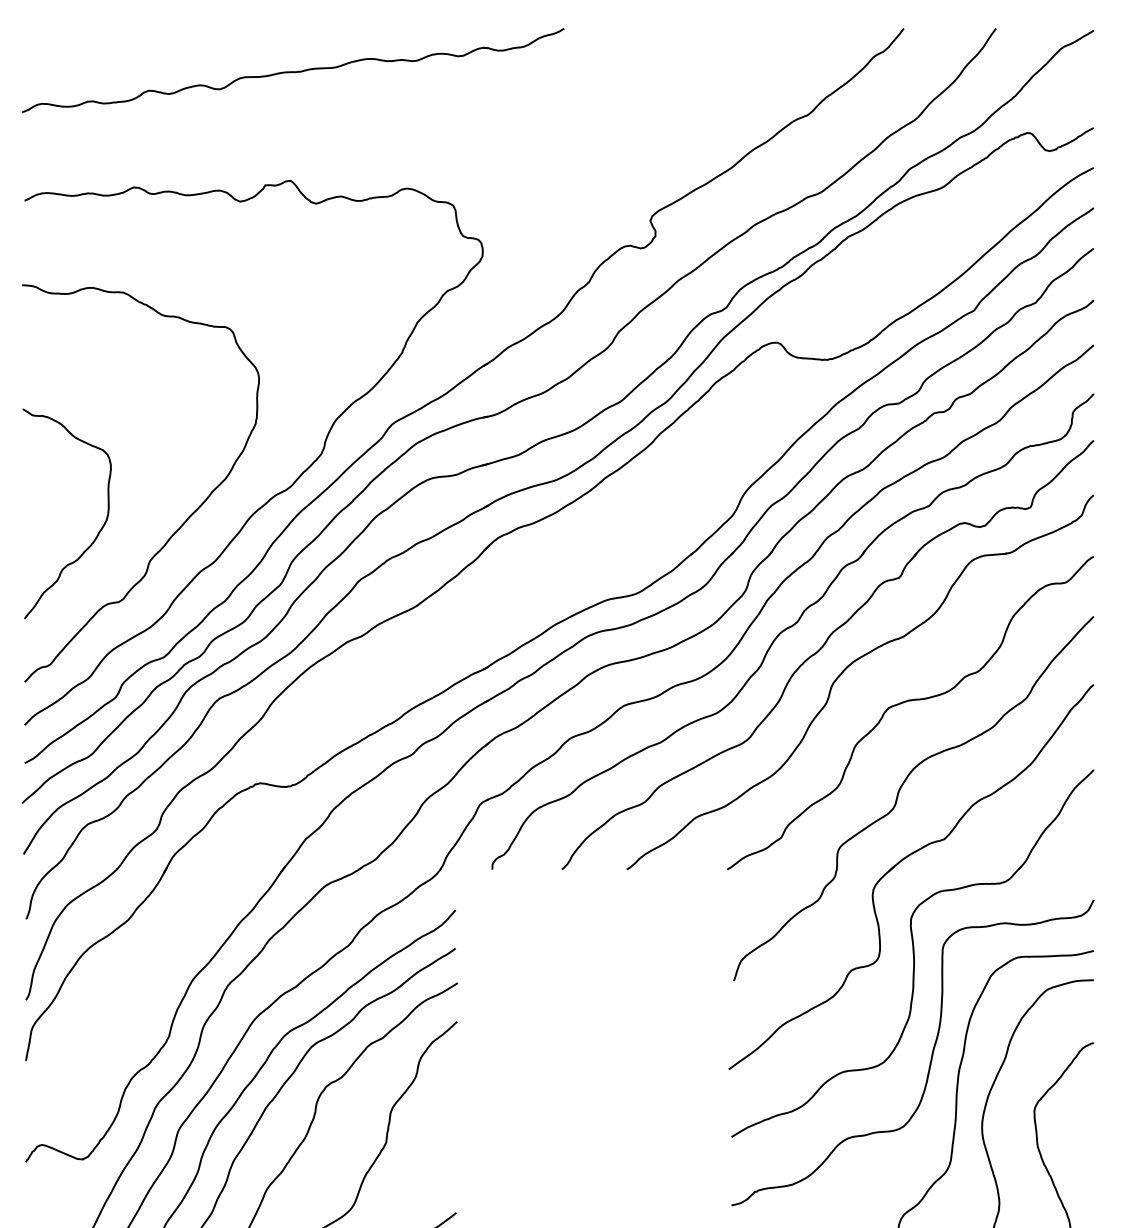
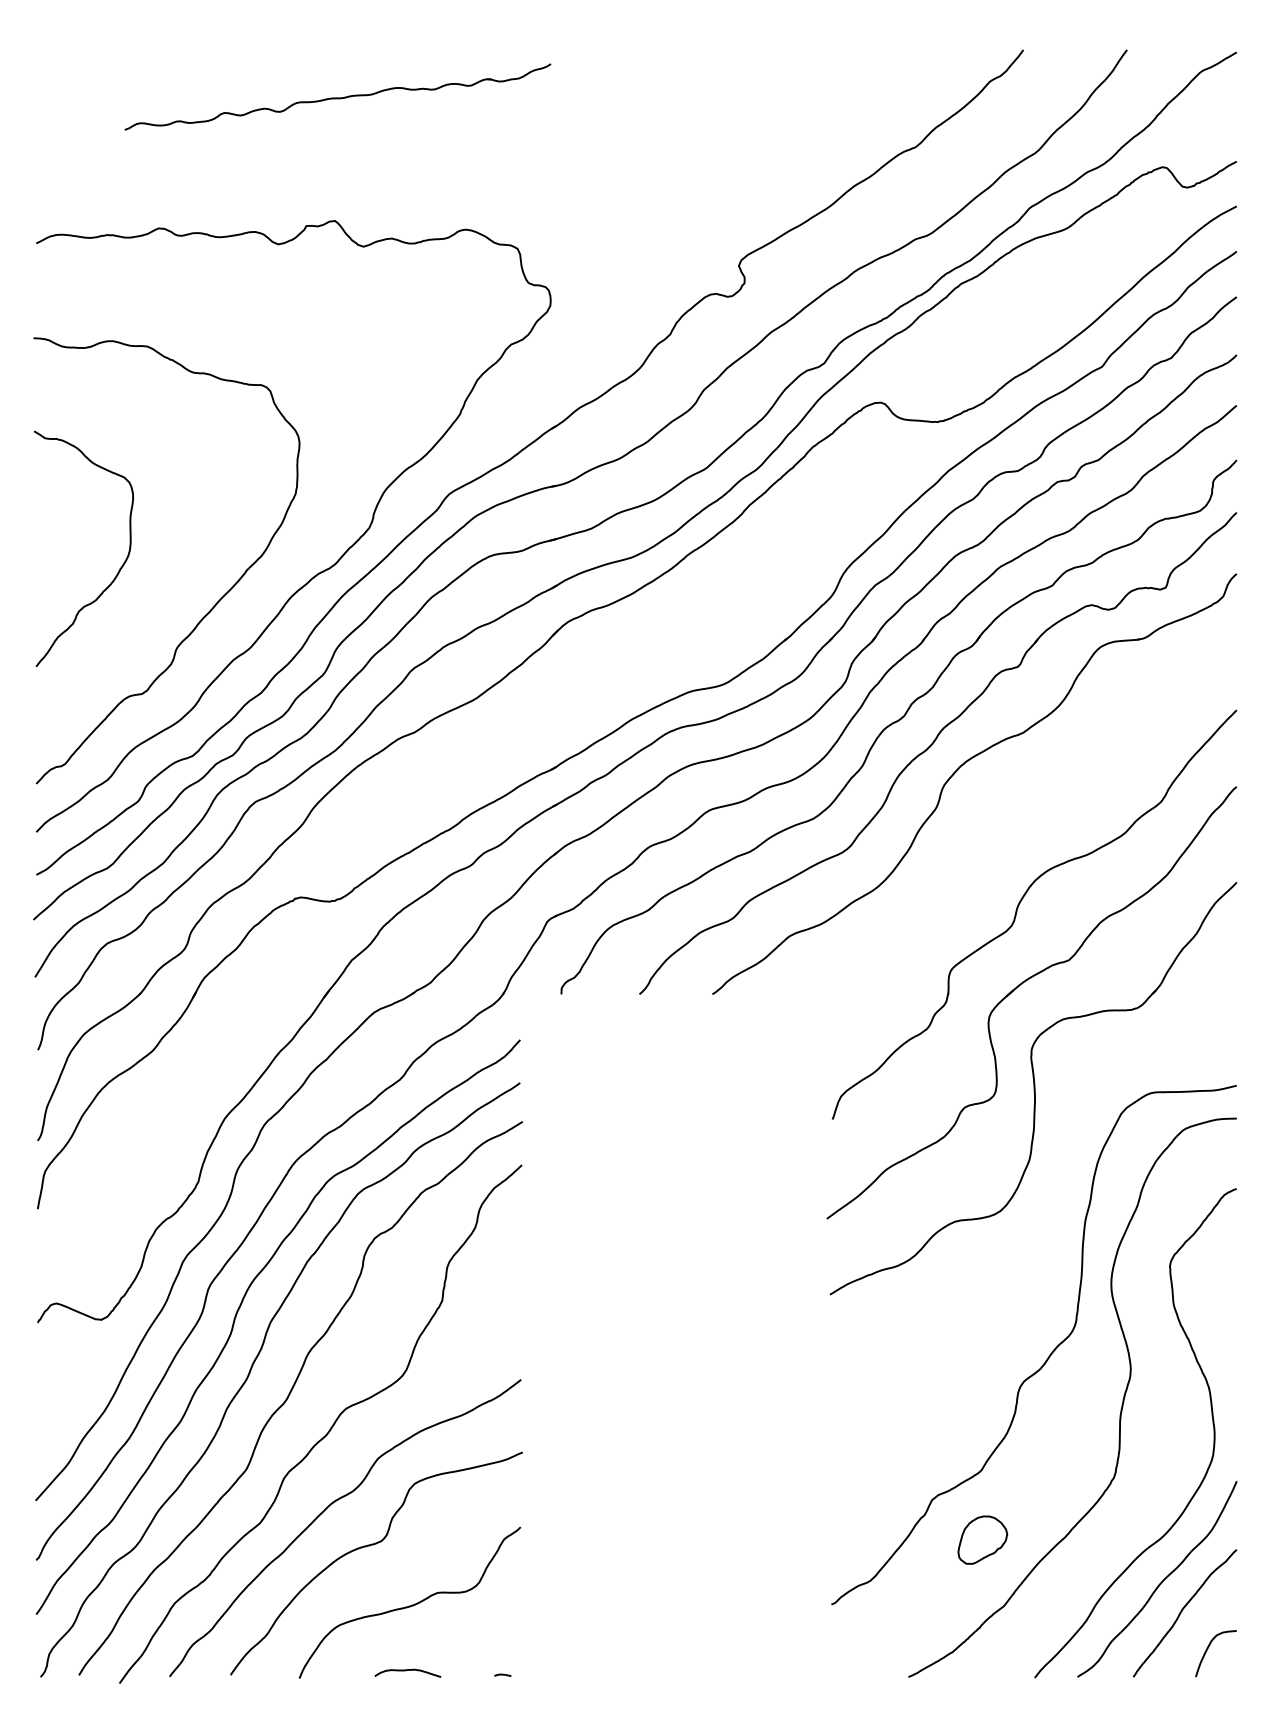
part: (292, 69) -> (337, 96), size x0.7
curve: (98, 531) -> (119, 568), moved
curve: (906, 702) -> (1026, 806), removed
curve: (930, 1058) -> (1053, 1206), removed

